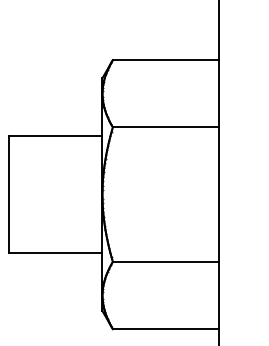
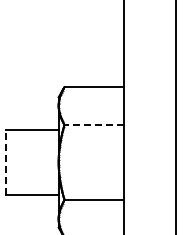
line: (166, 126) -> (94, 124), solid -> dashed
line: (9, 194) -> (6, 162), solid -> dashed

